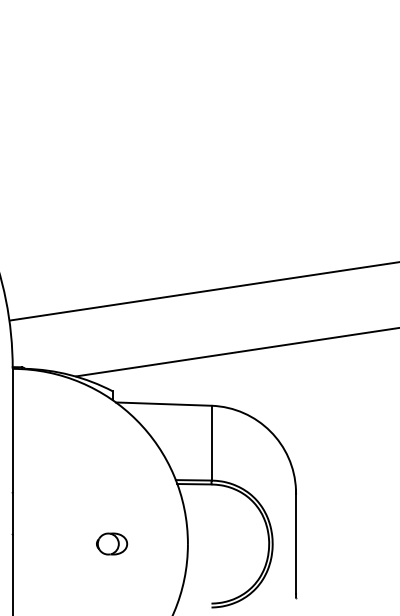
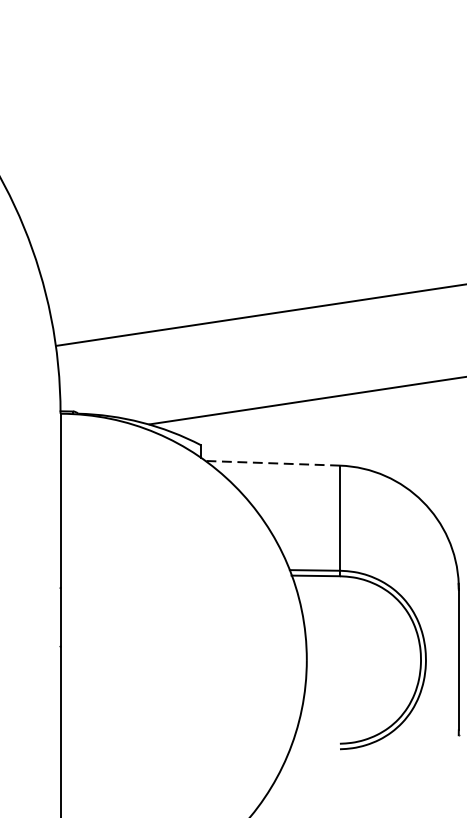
line: (163, 404) -> (272, 463), solid -> dashed
part: (112, 543) -> (200, 659), removed

